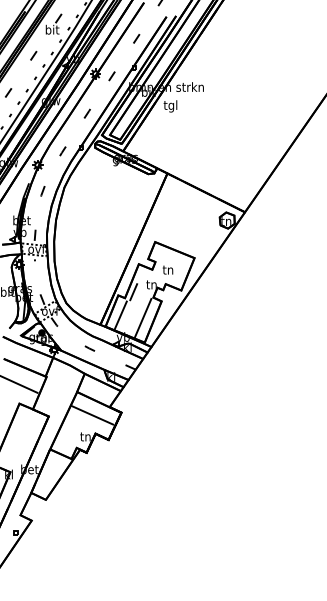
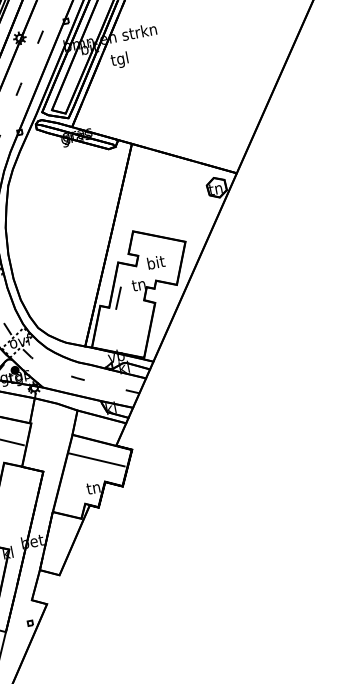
text: (168, 269) -> (156, 262), tn -> bit
line: (120, 315) -> (107, 330), removed
line: (142, 317) -> (135, 327), removed

